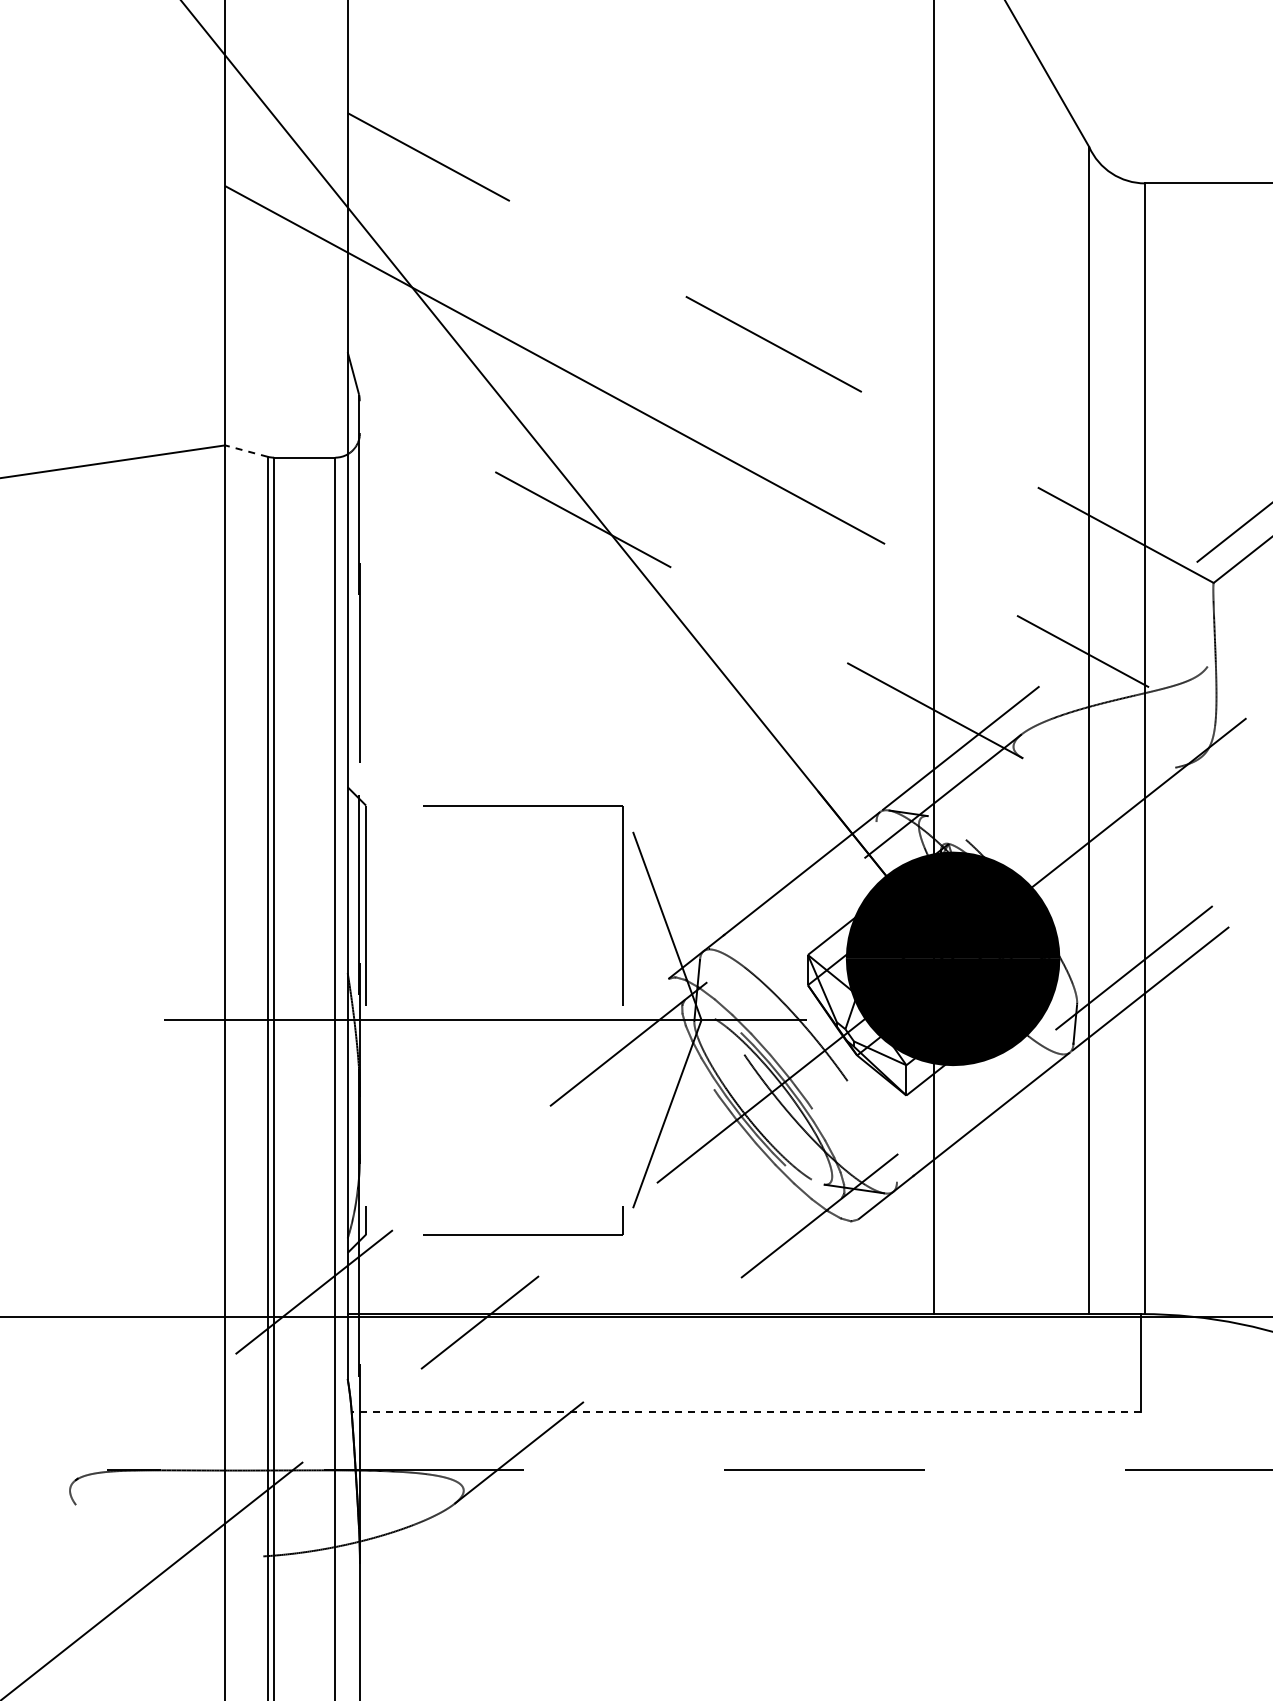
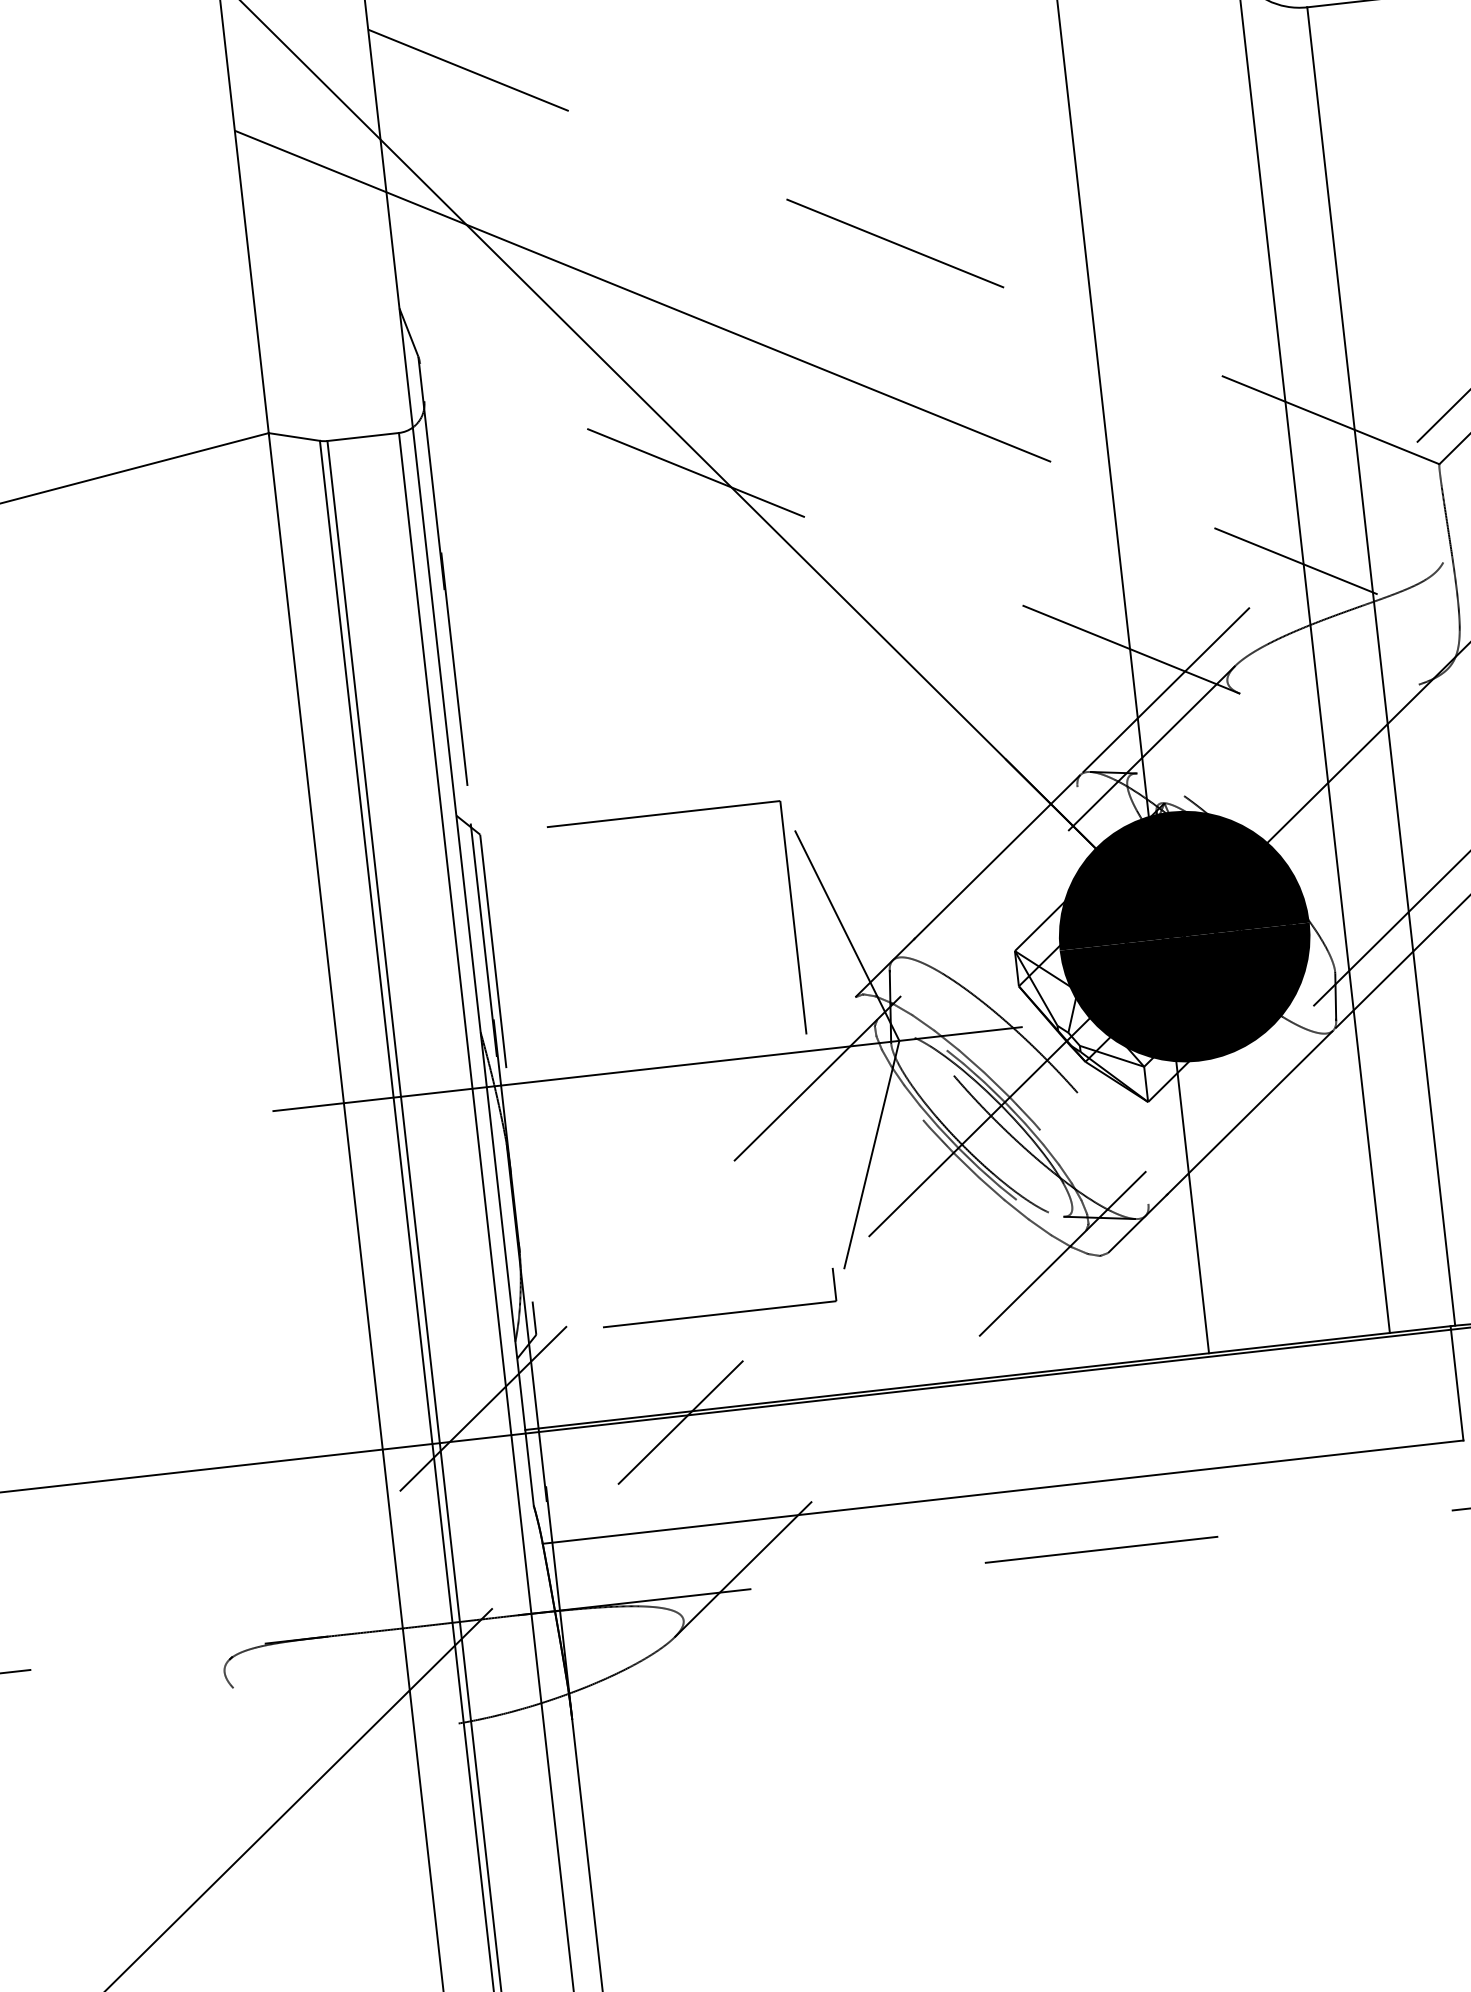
line: (245, 450) -> (293, 436), dashed -> solid
line: (746, 1412) -> (1003, 1492), dashed -> solid

